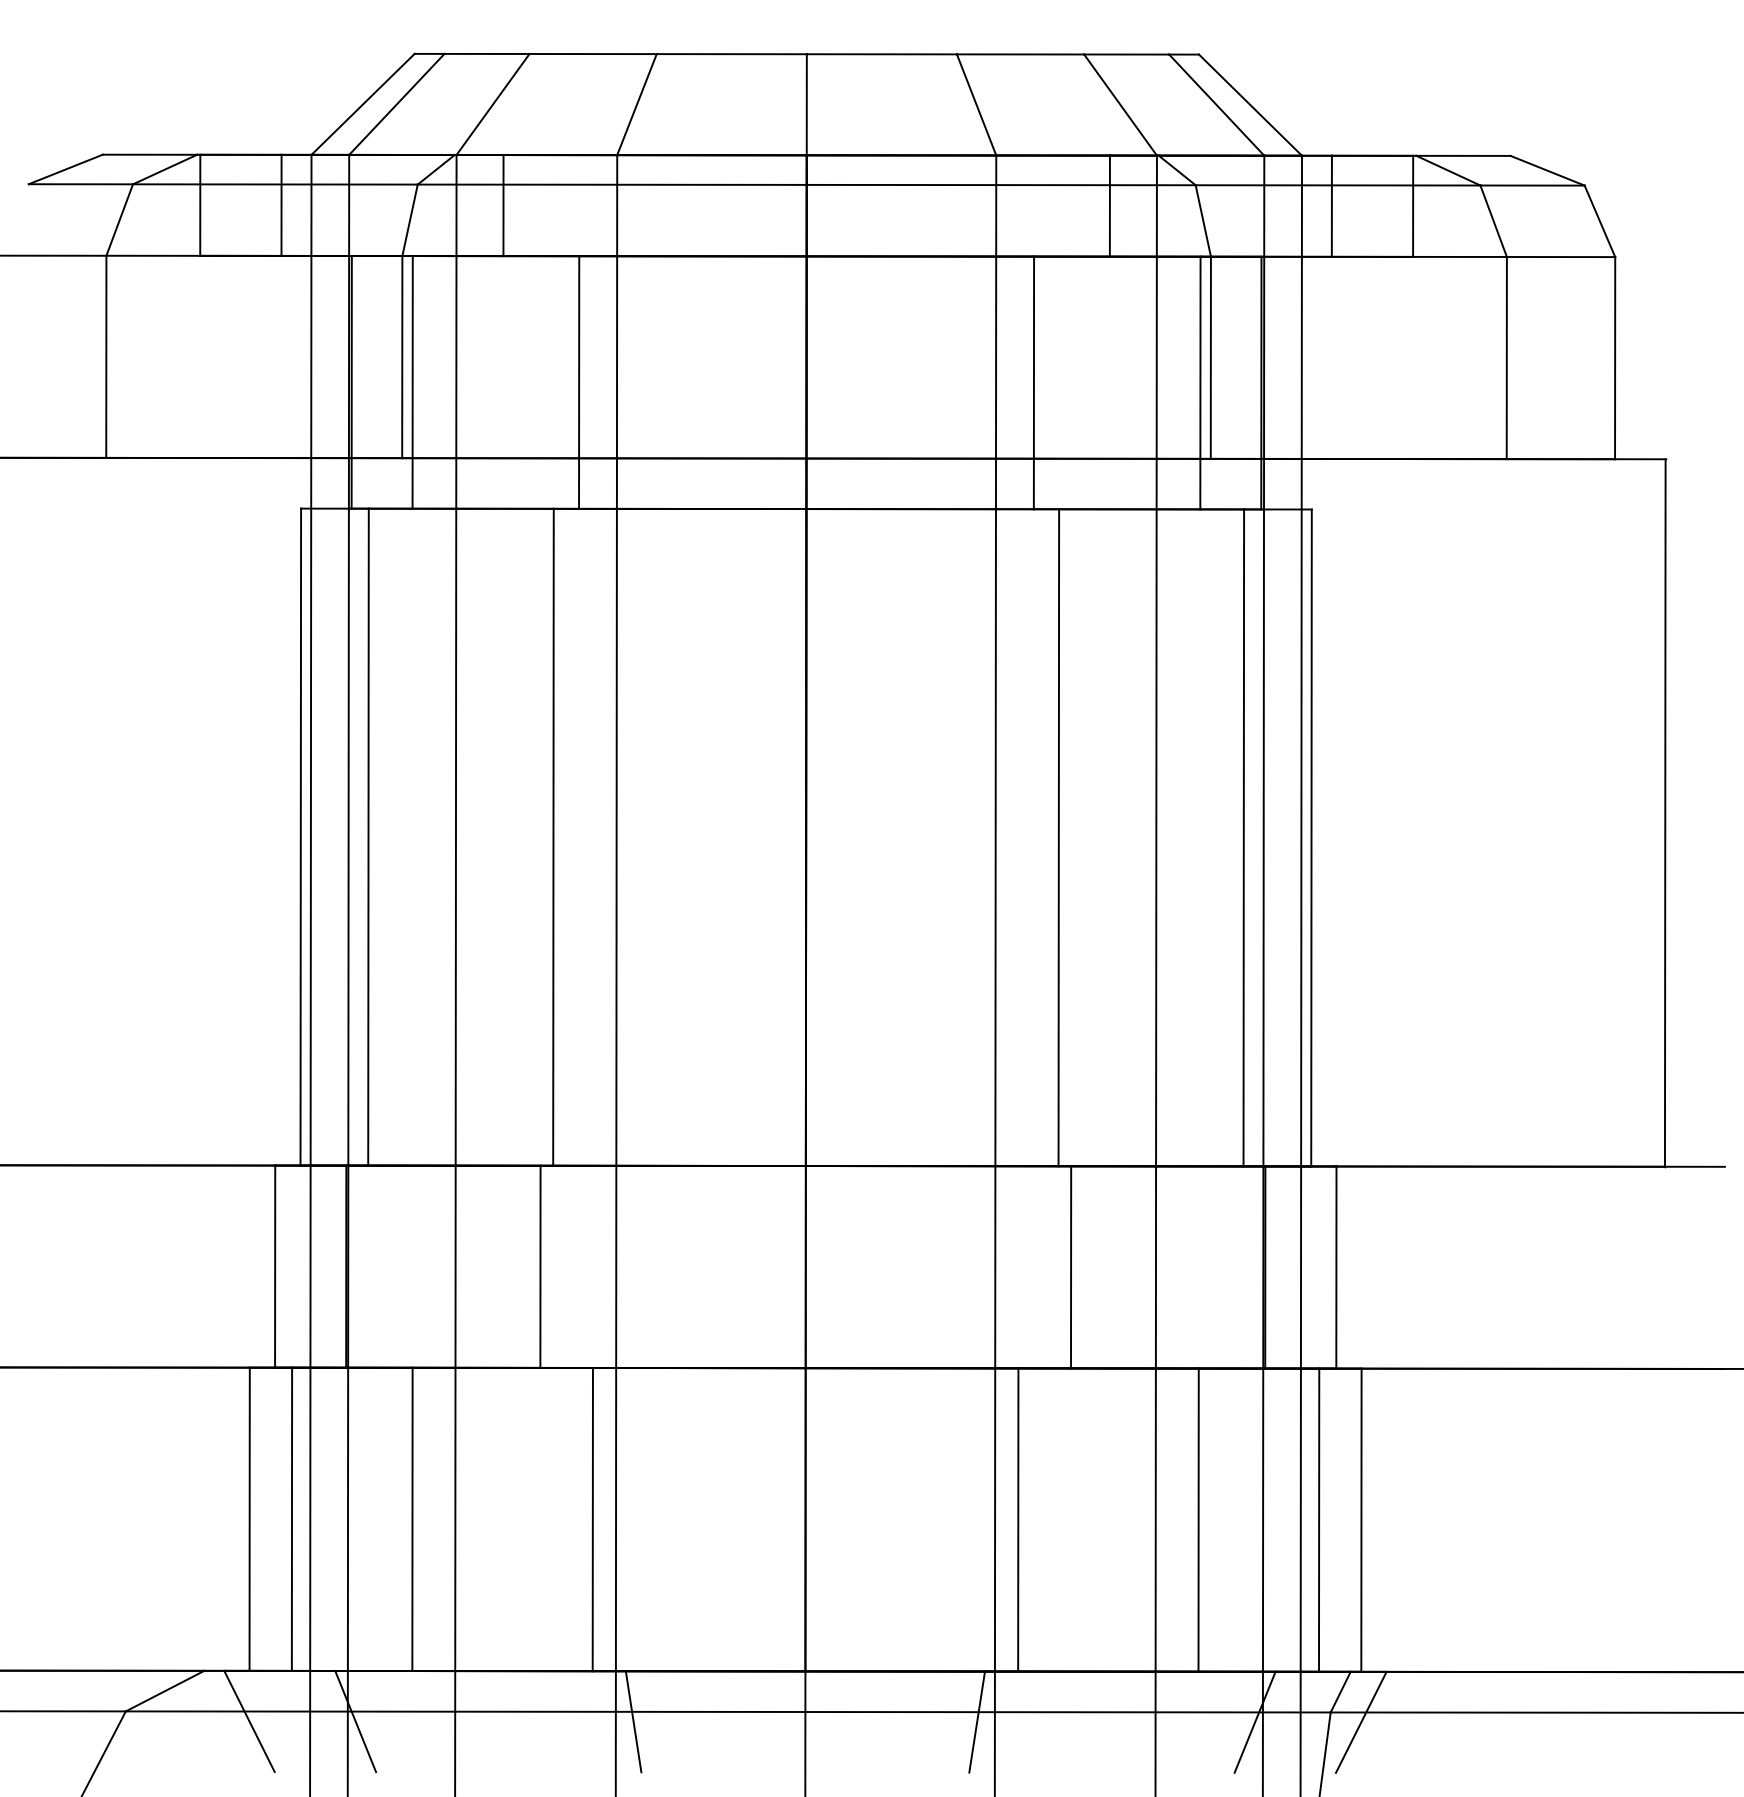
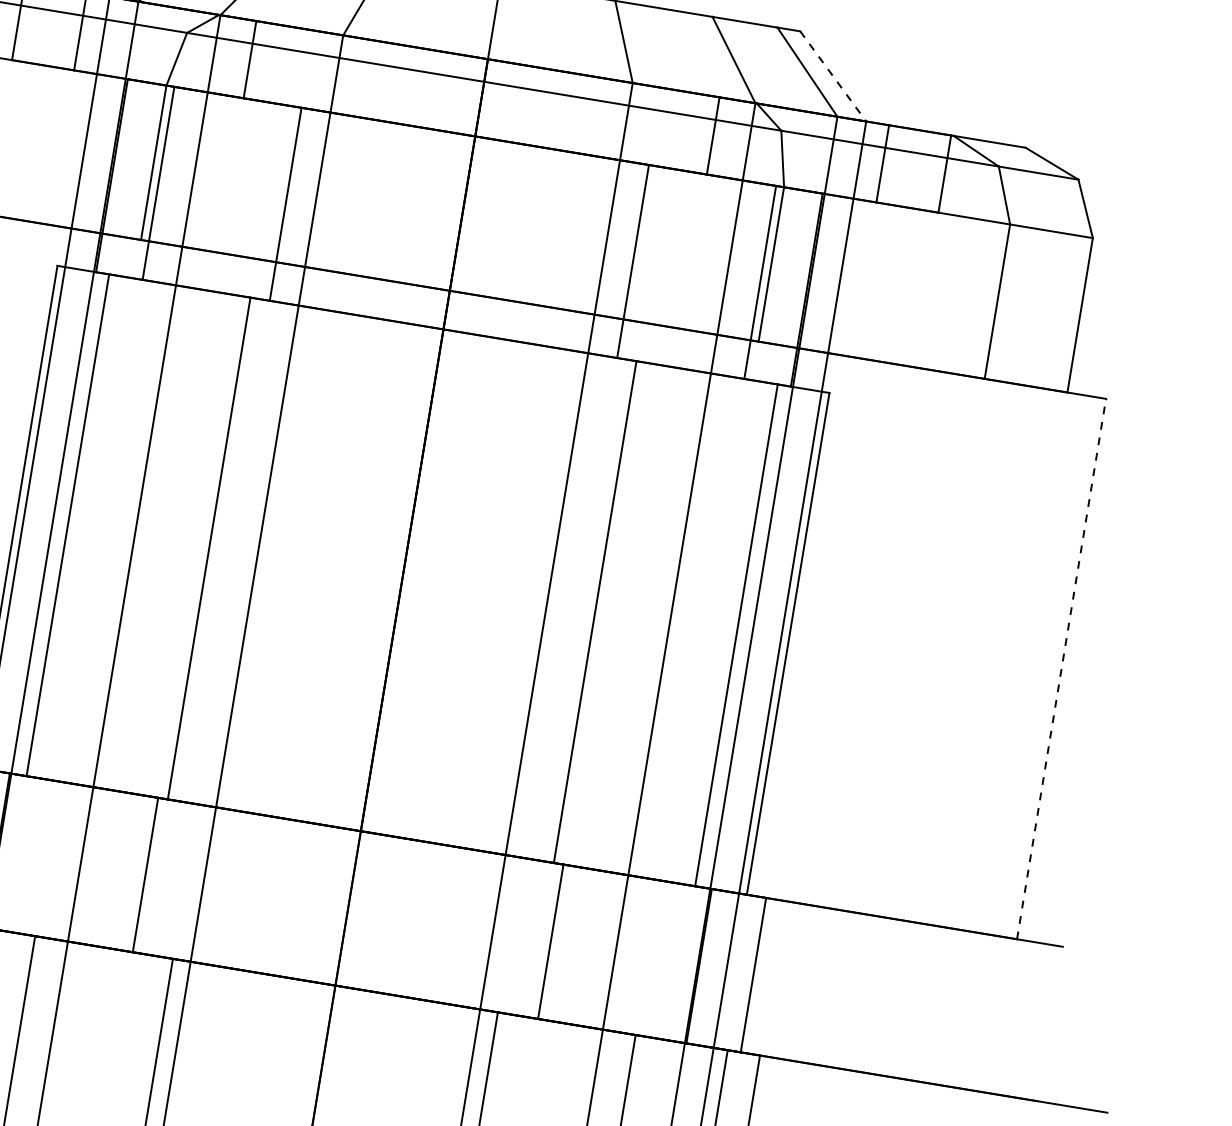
line: (1250, 105) -> (833, 76), solid -> dashed
line: (1665, 813) -> (1061, 669), solid -> dashed

